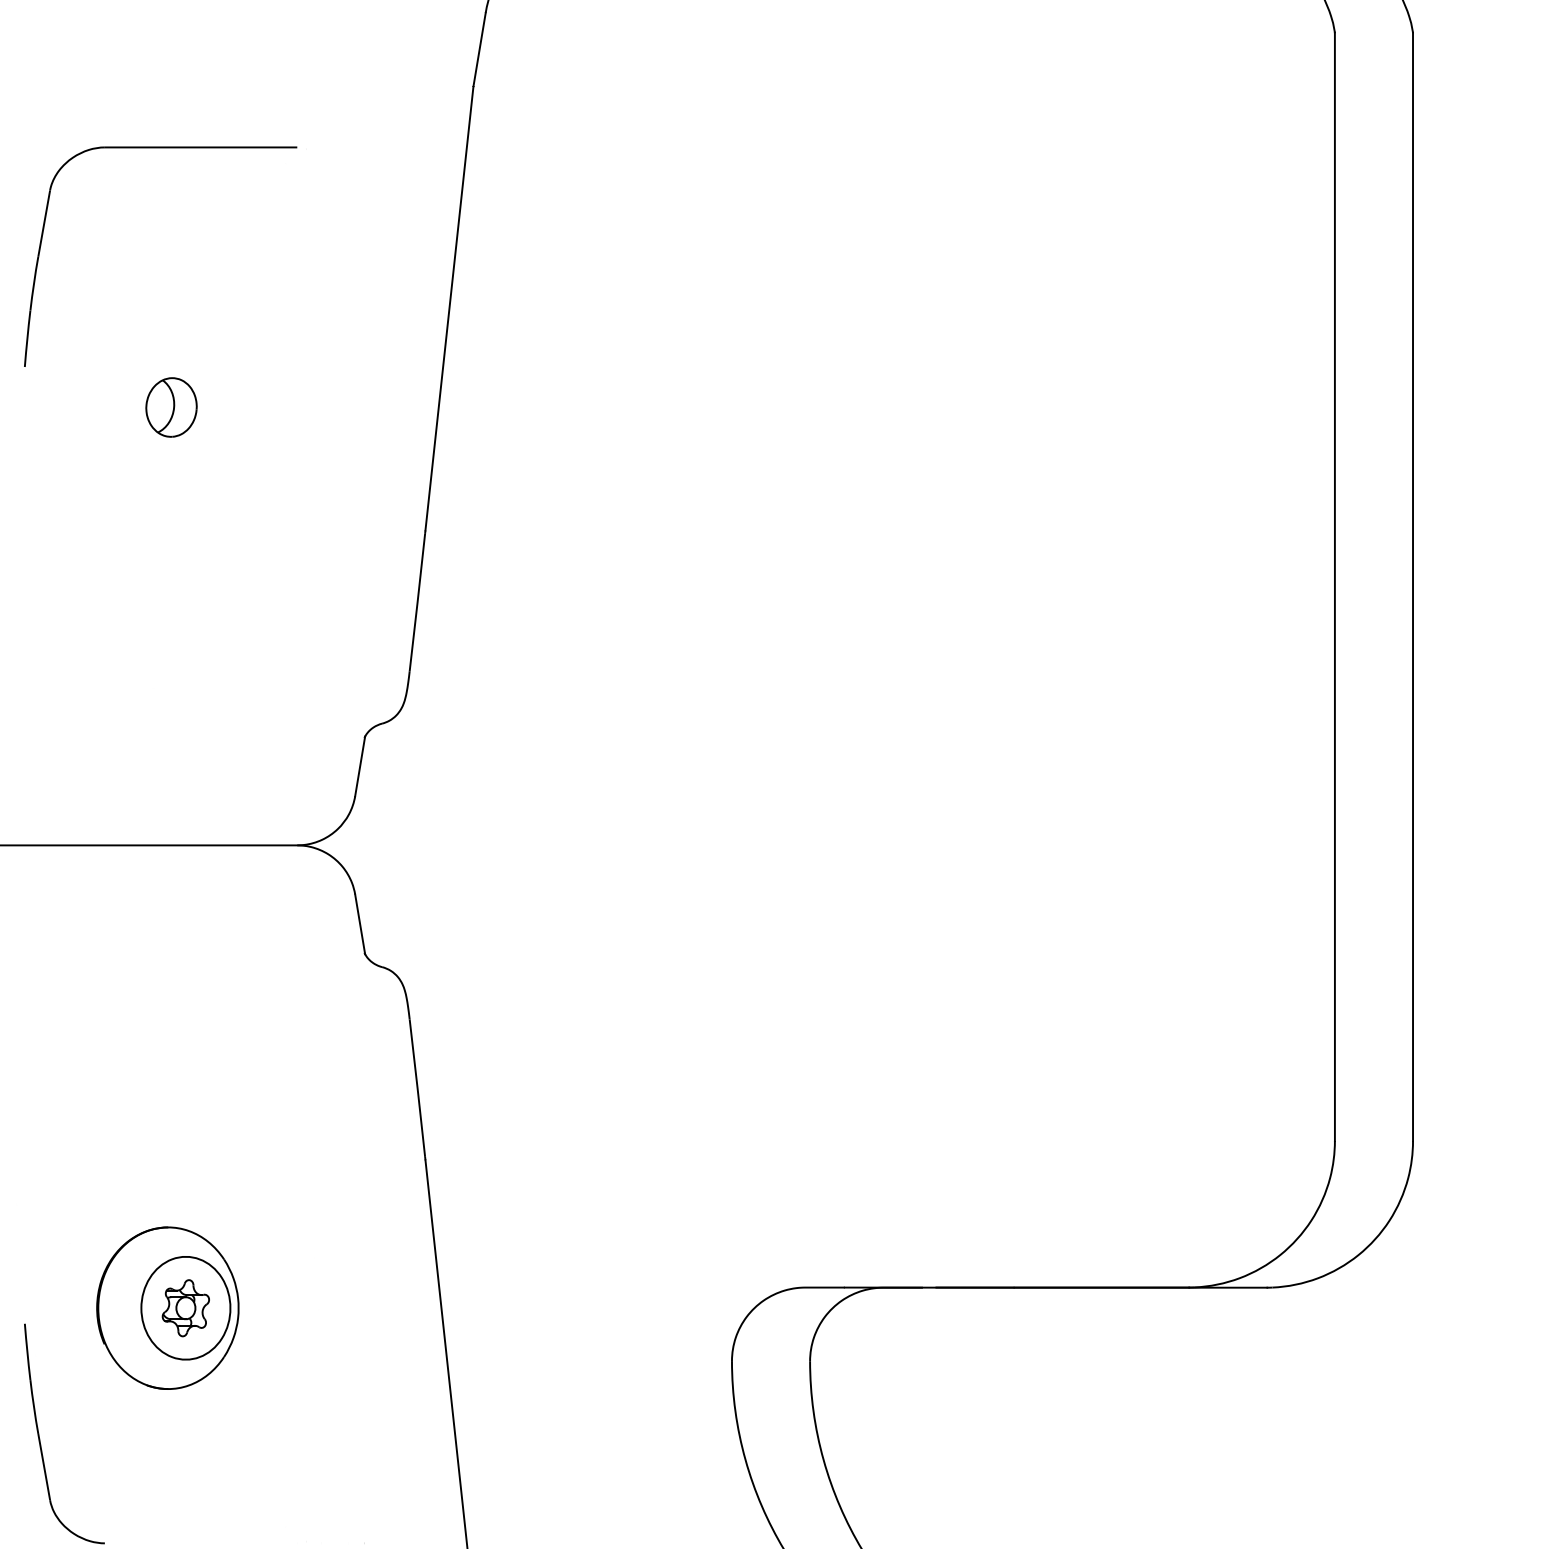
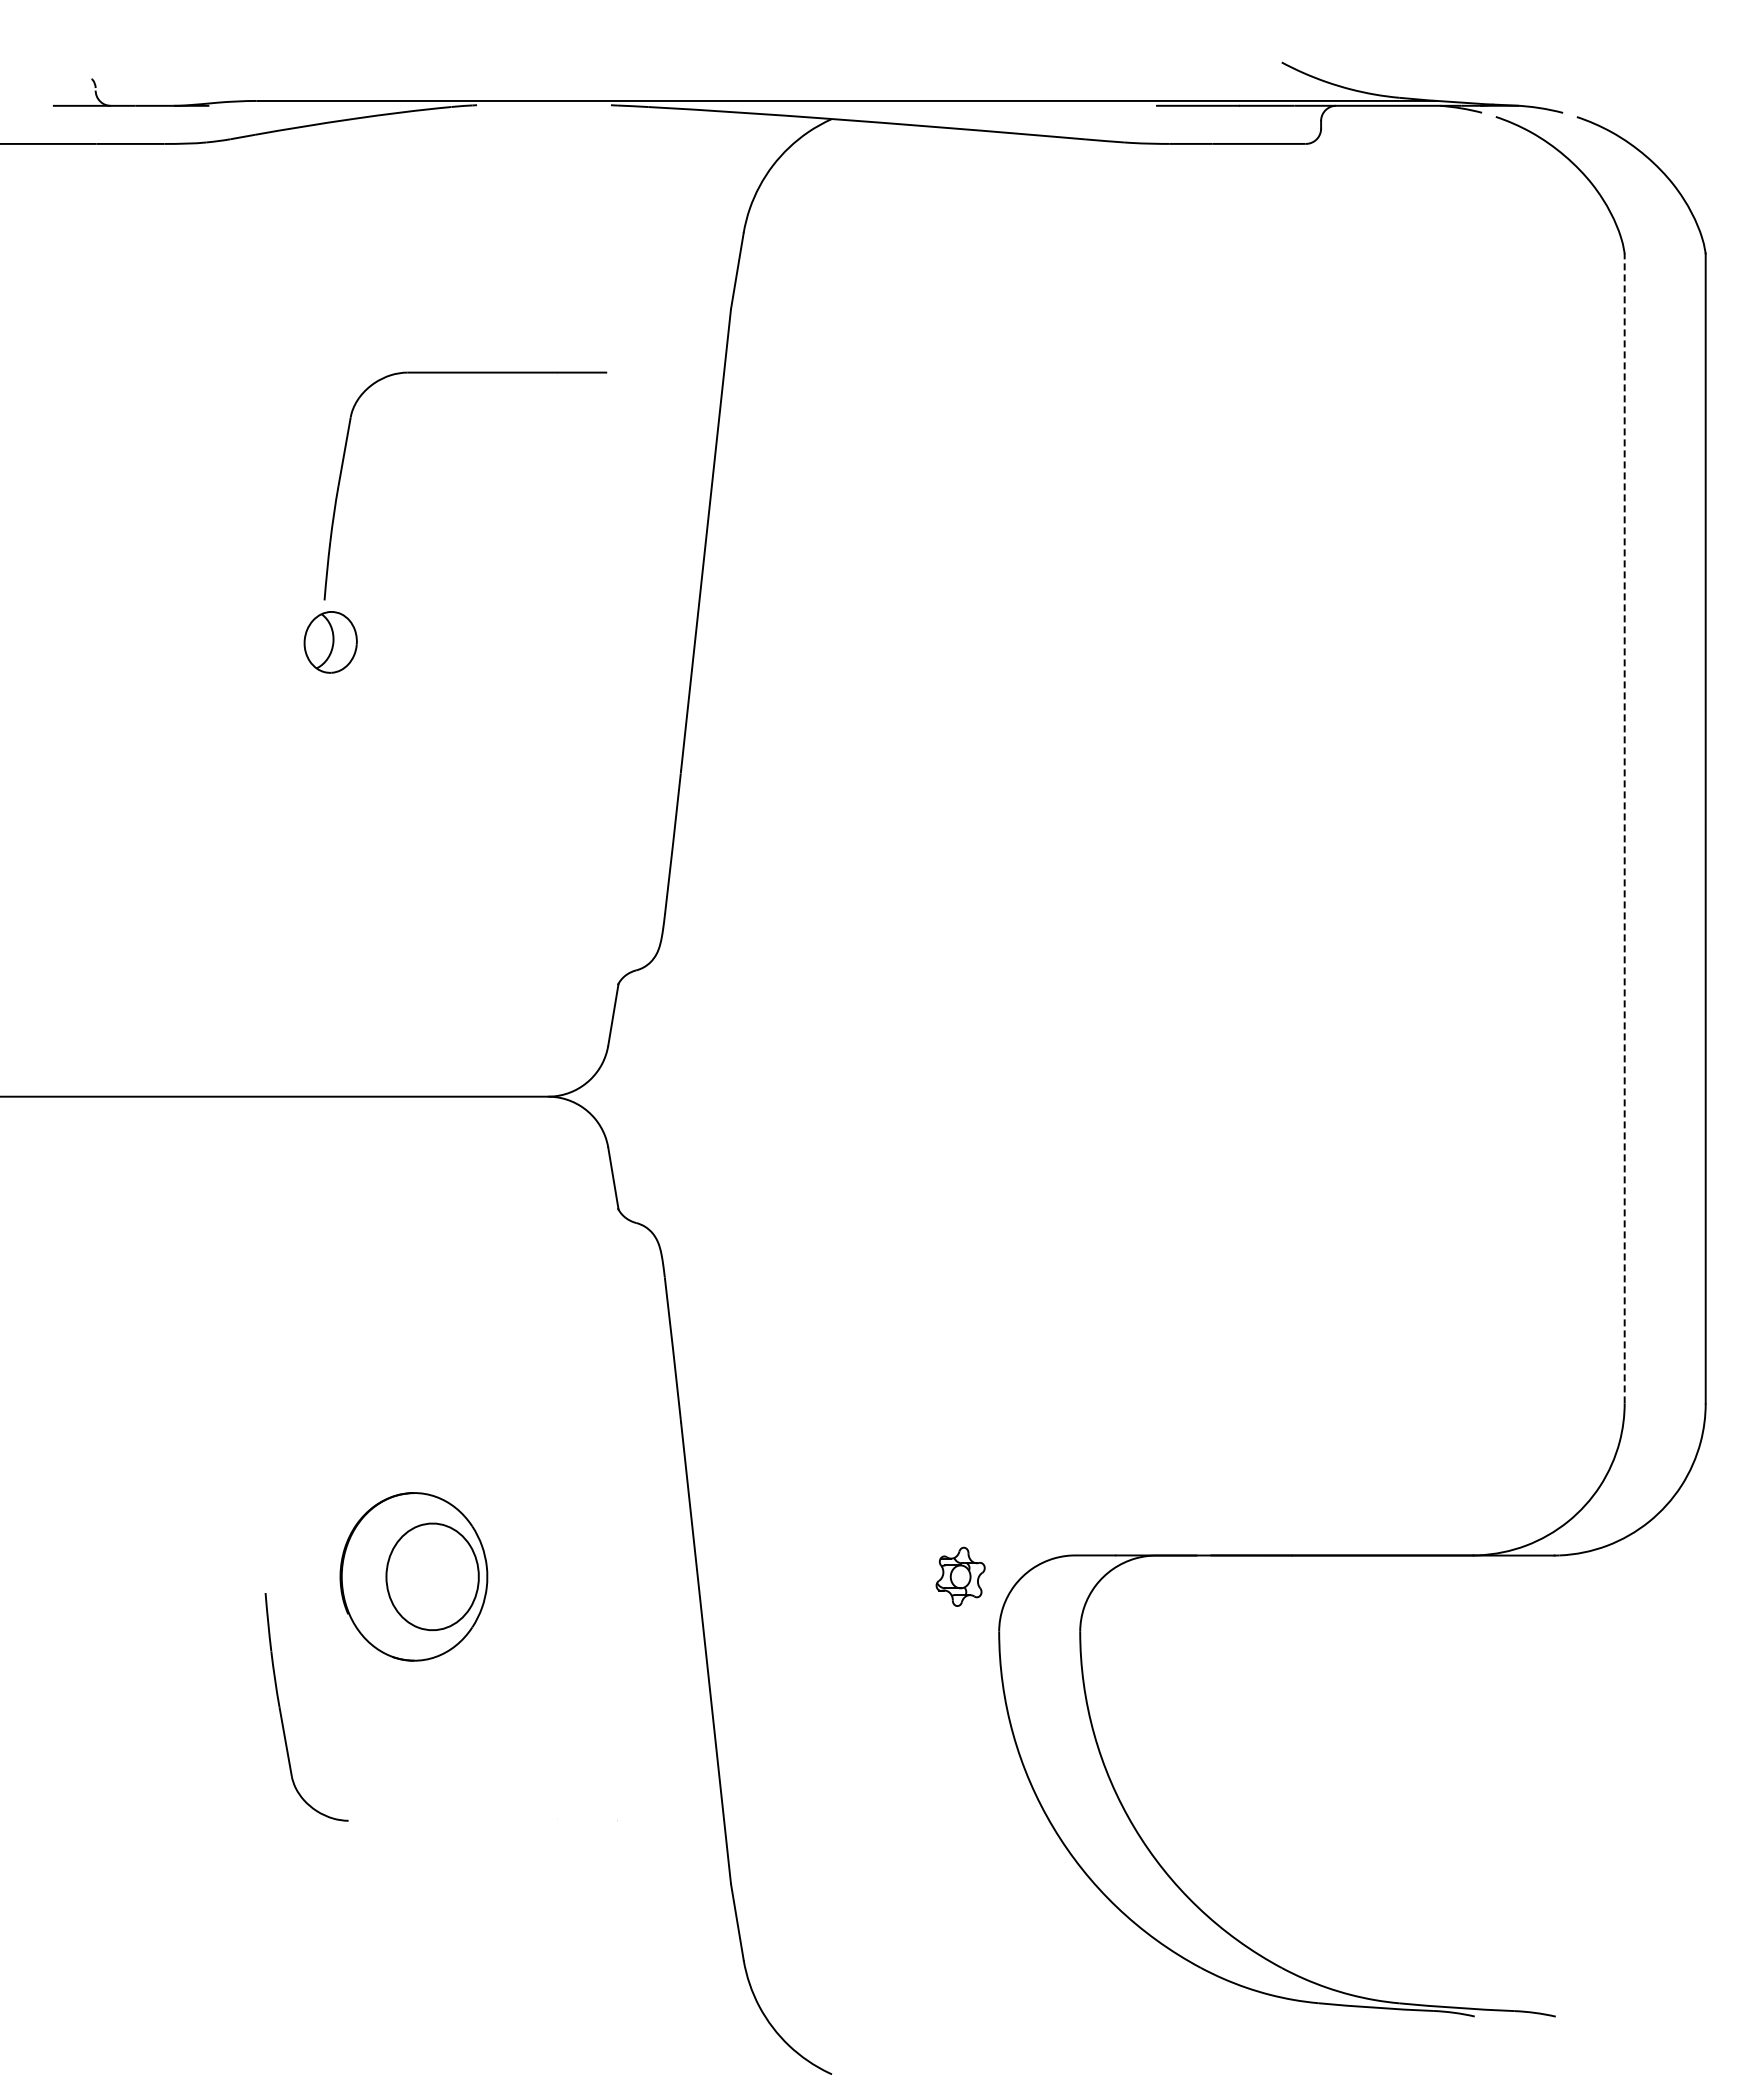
part: (160, 148) -> (465, 373), moved
part: (171, 407) -> (330, 642), moved
line: (1334, 586) -> (1624, 828), solid -> dashed
part: (185, 1307) -> (960, 1576), moved

